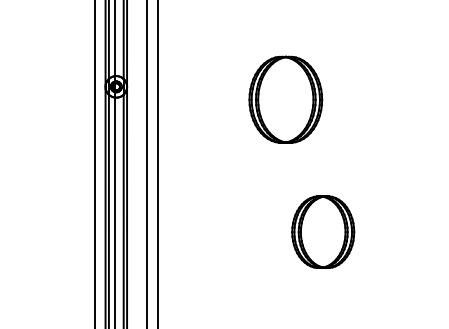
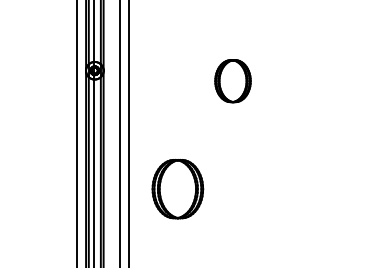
part: (285, 99) -> (232, 81), size x0.6
part: (323, 231) -> (178, 188), moved

